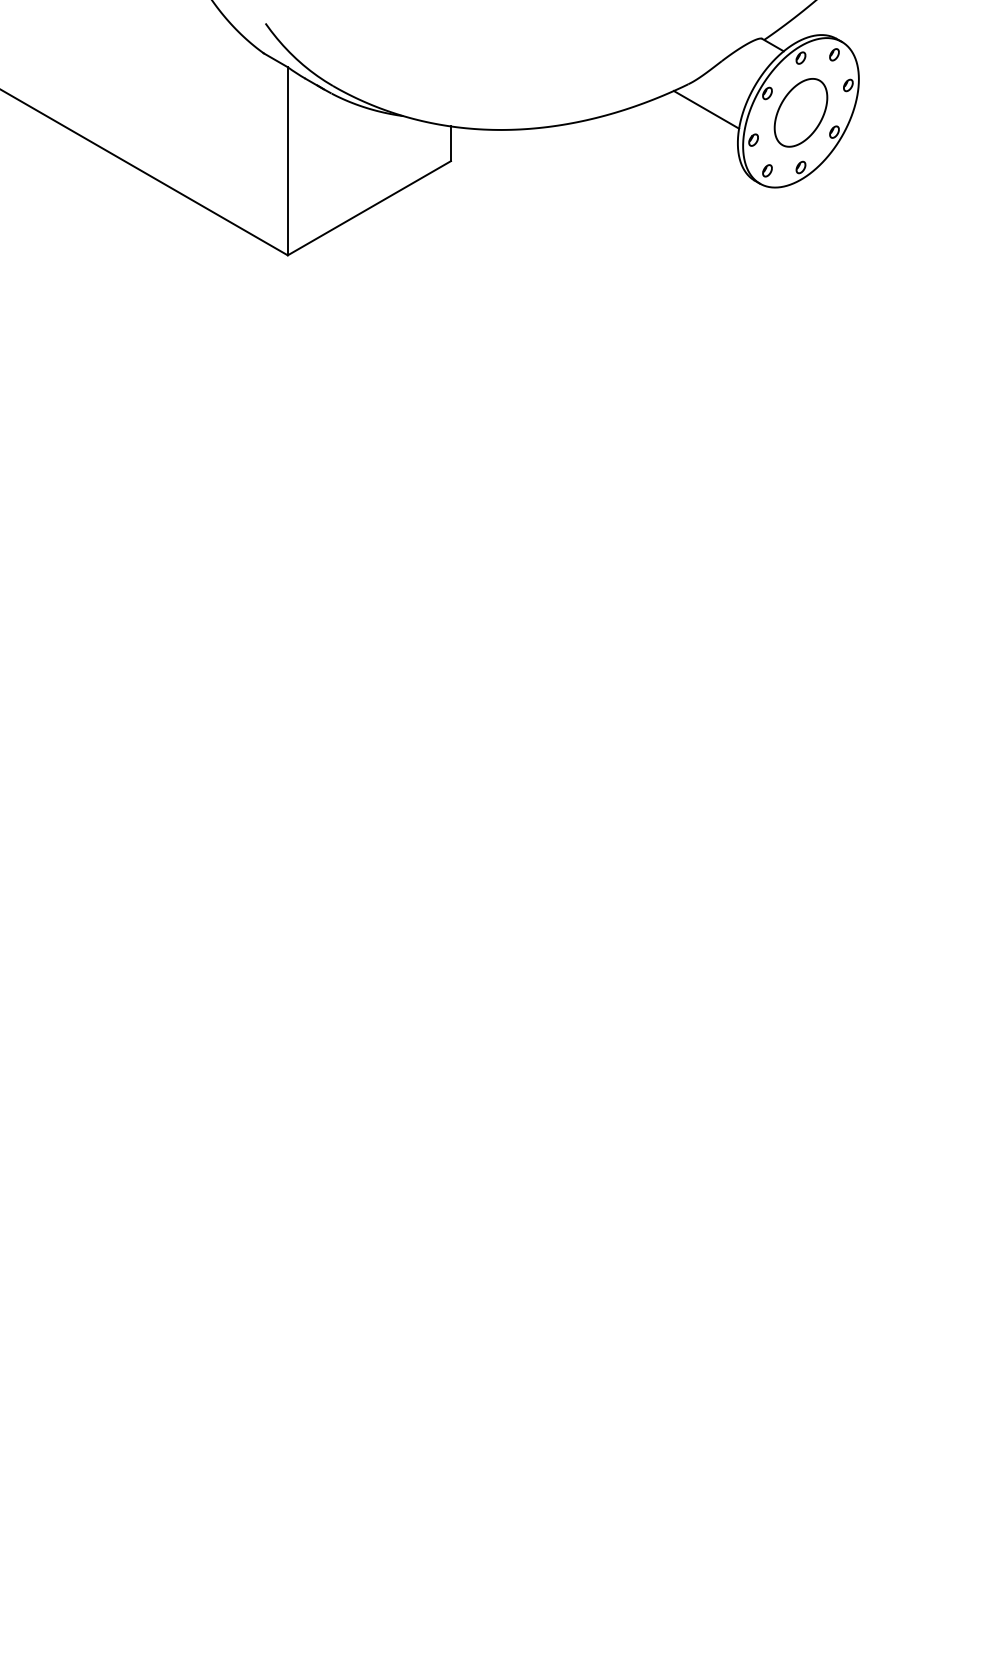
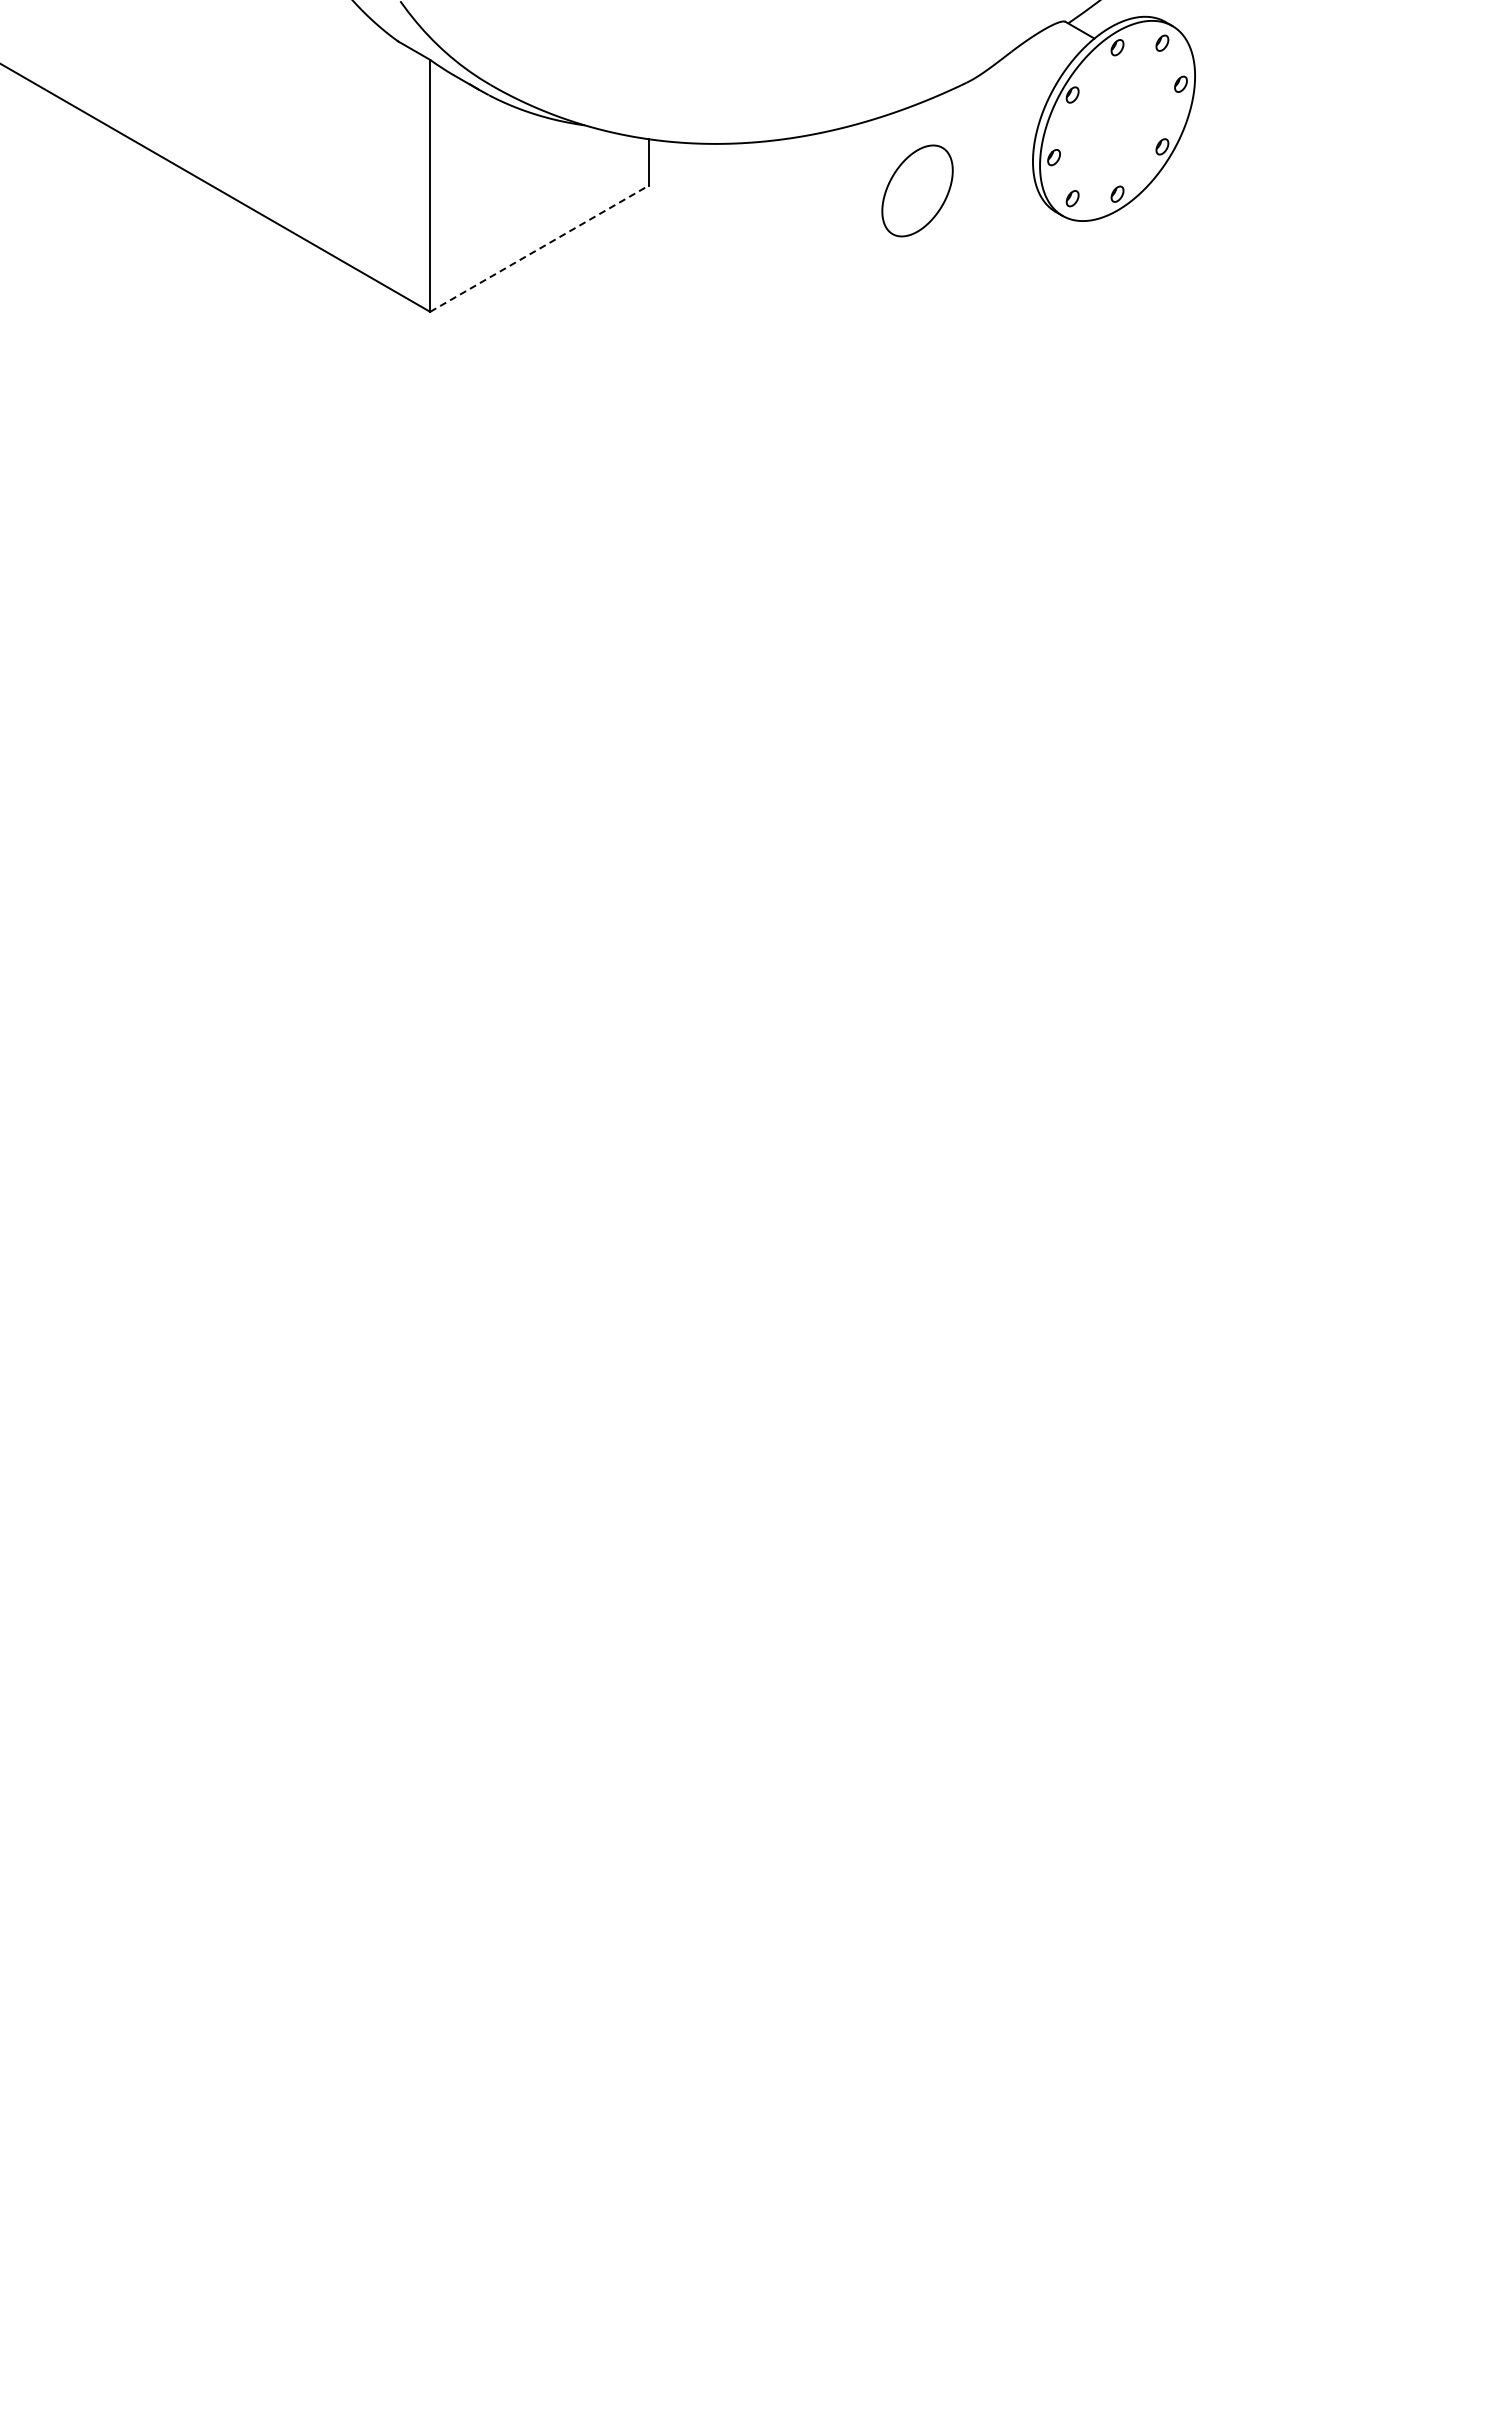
line: (706, 109) -> (990, 116), removed
part: (800, 112) -> (917, 190), moved
line: (369, 208) -> (539, 248), solid -> dashed

